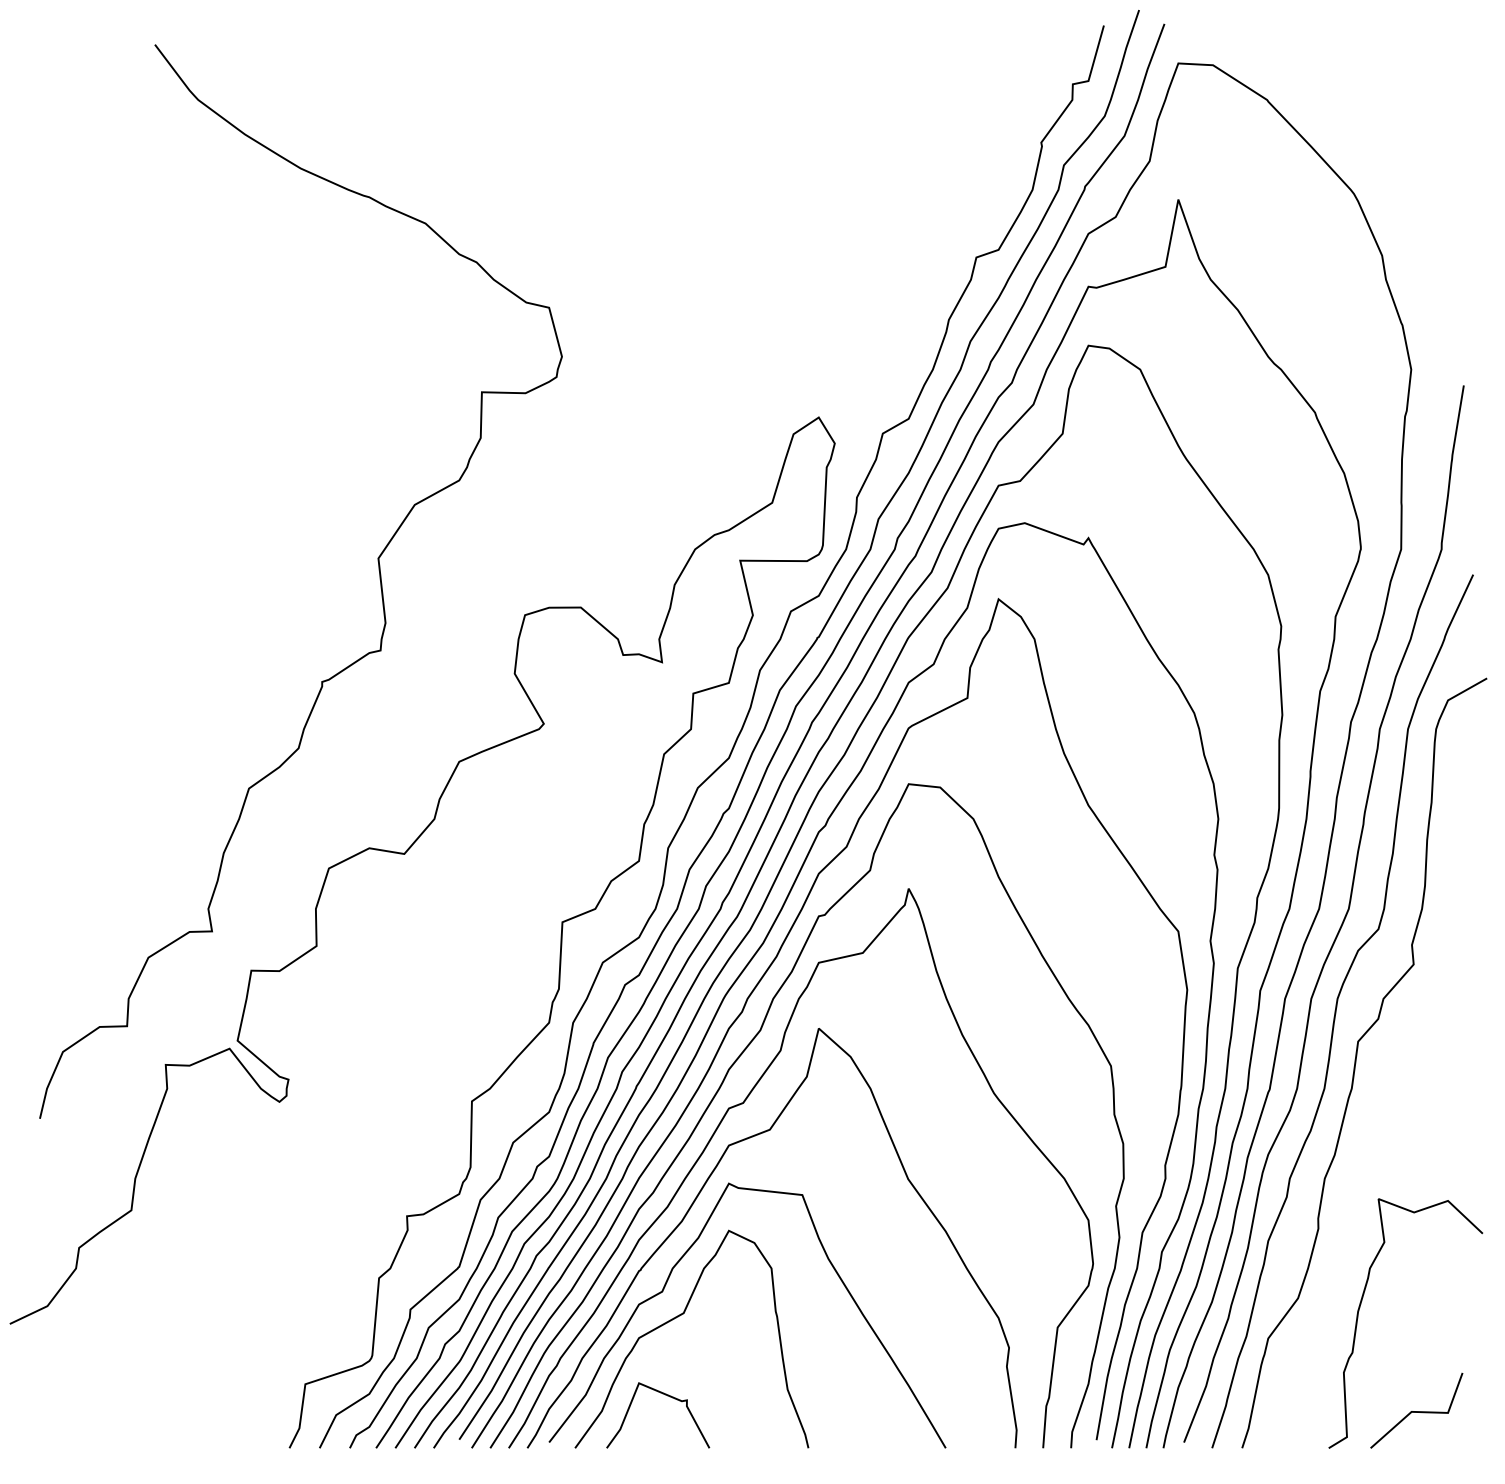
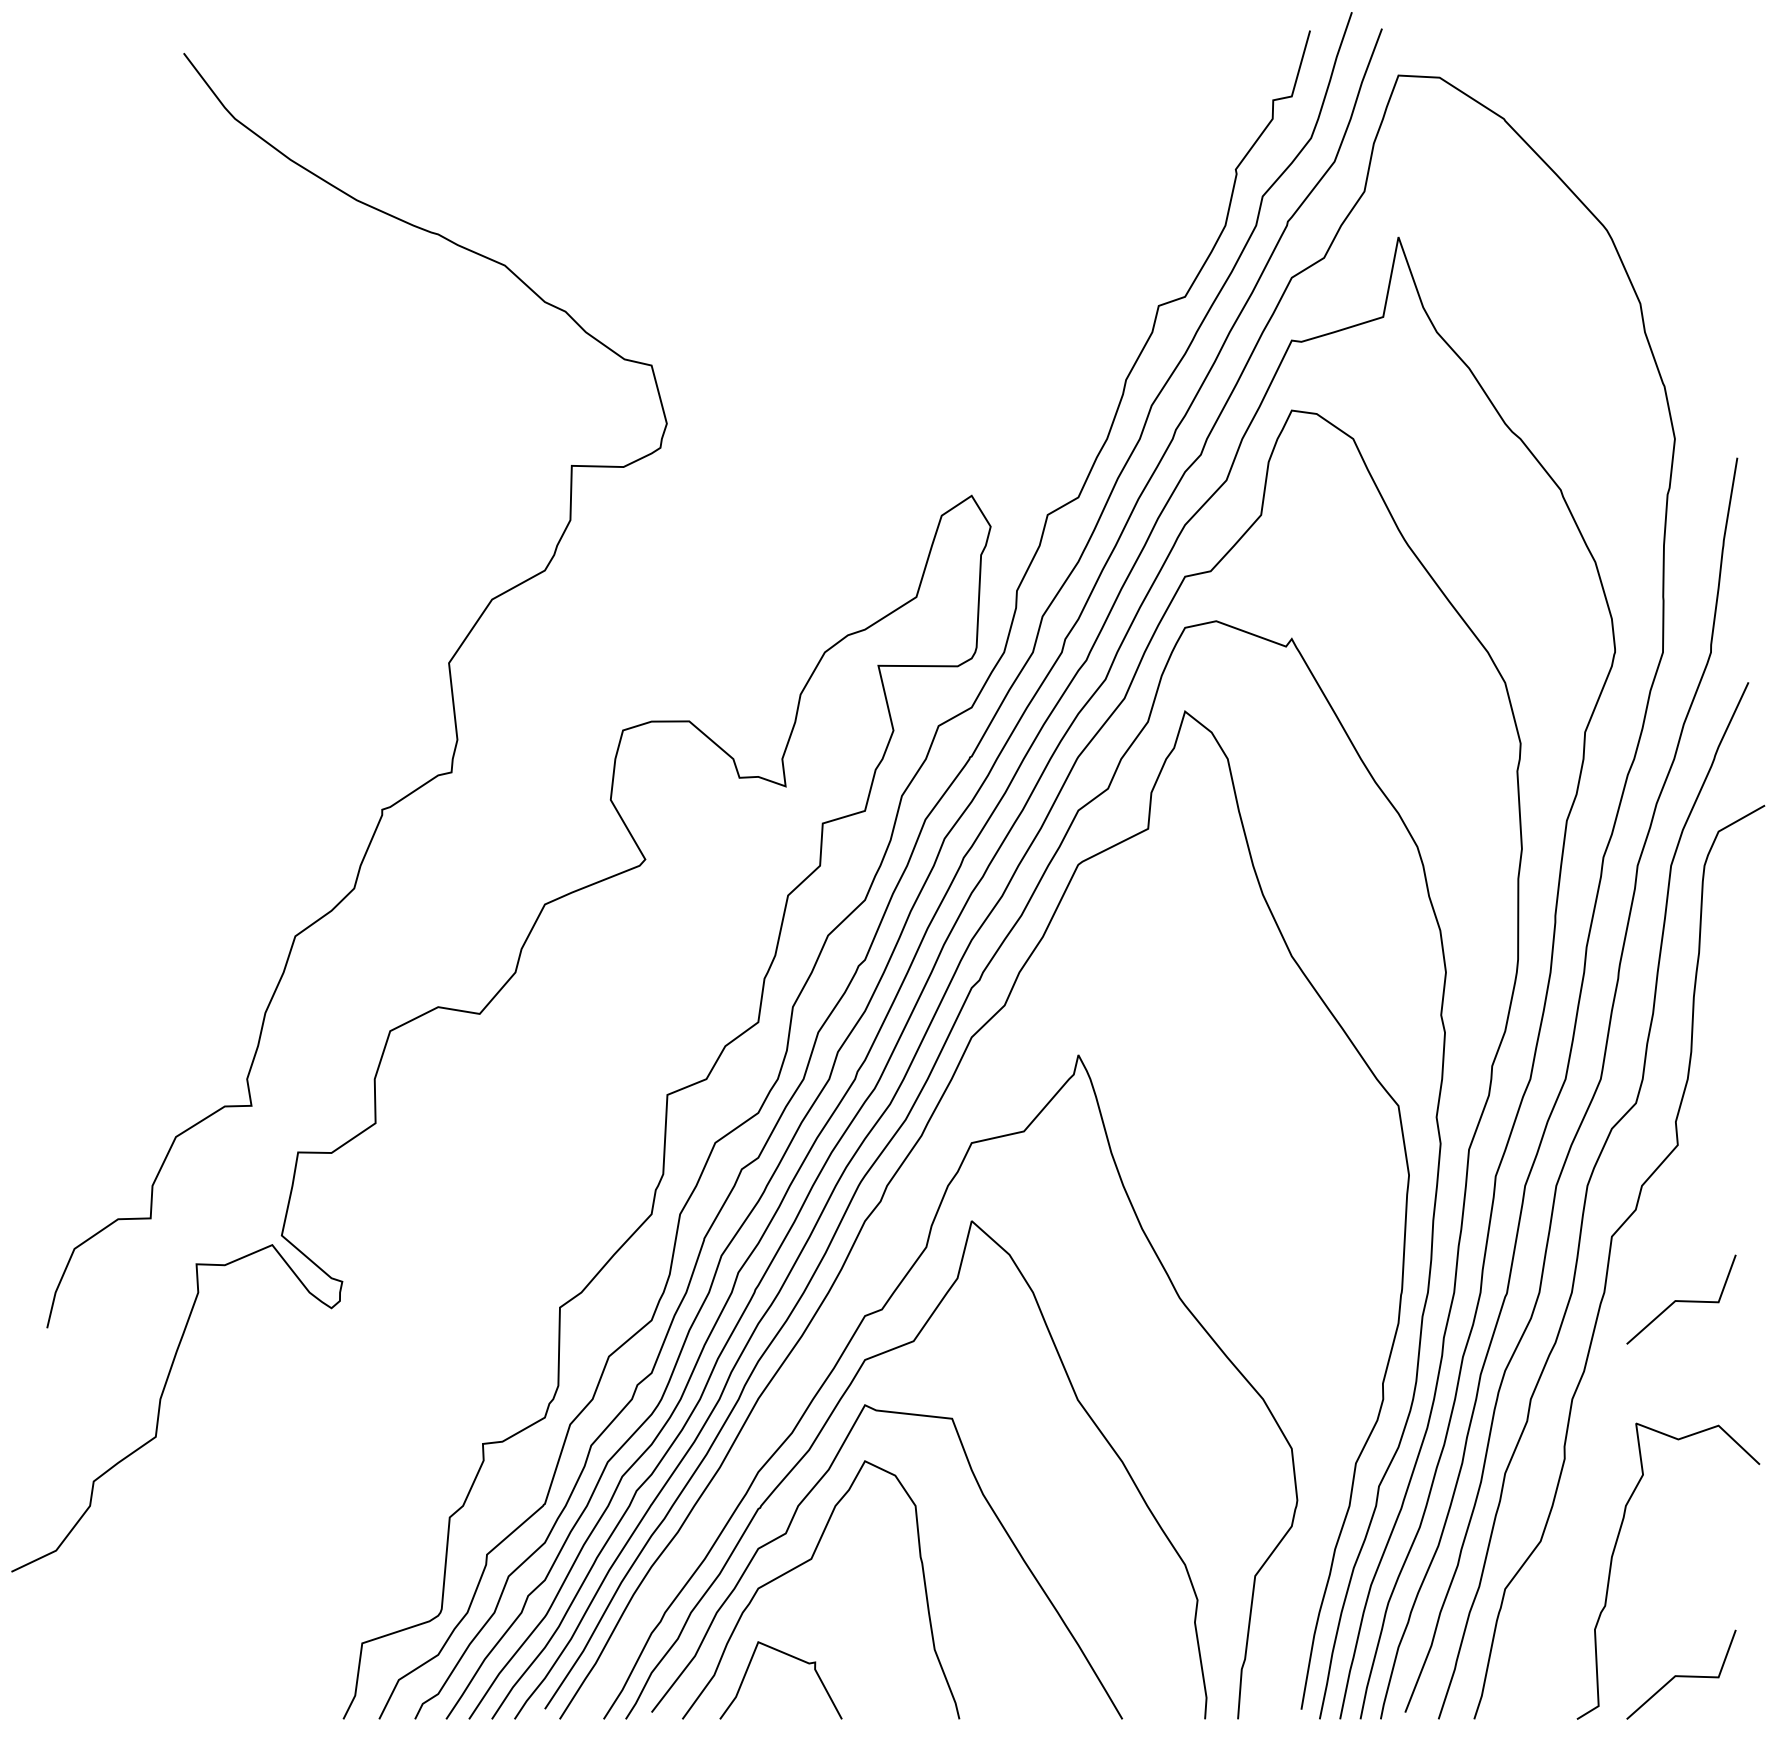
curve: (739, 1058) -> (877, 1256), removed
line: (1416, 1095) -> (1681, 1300), added

